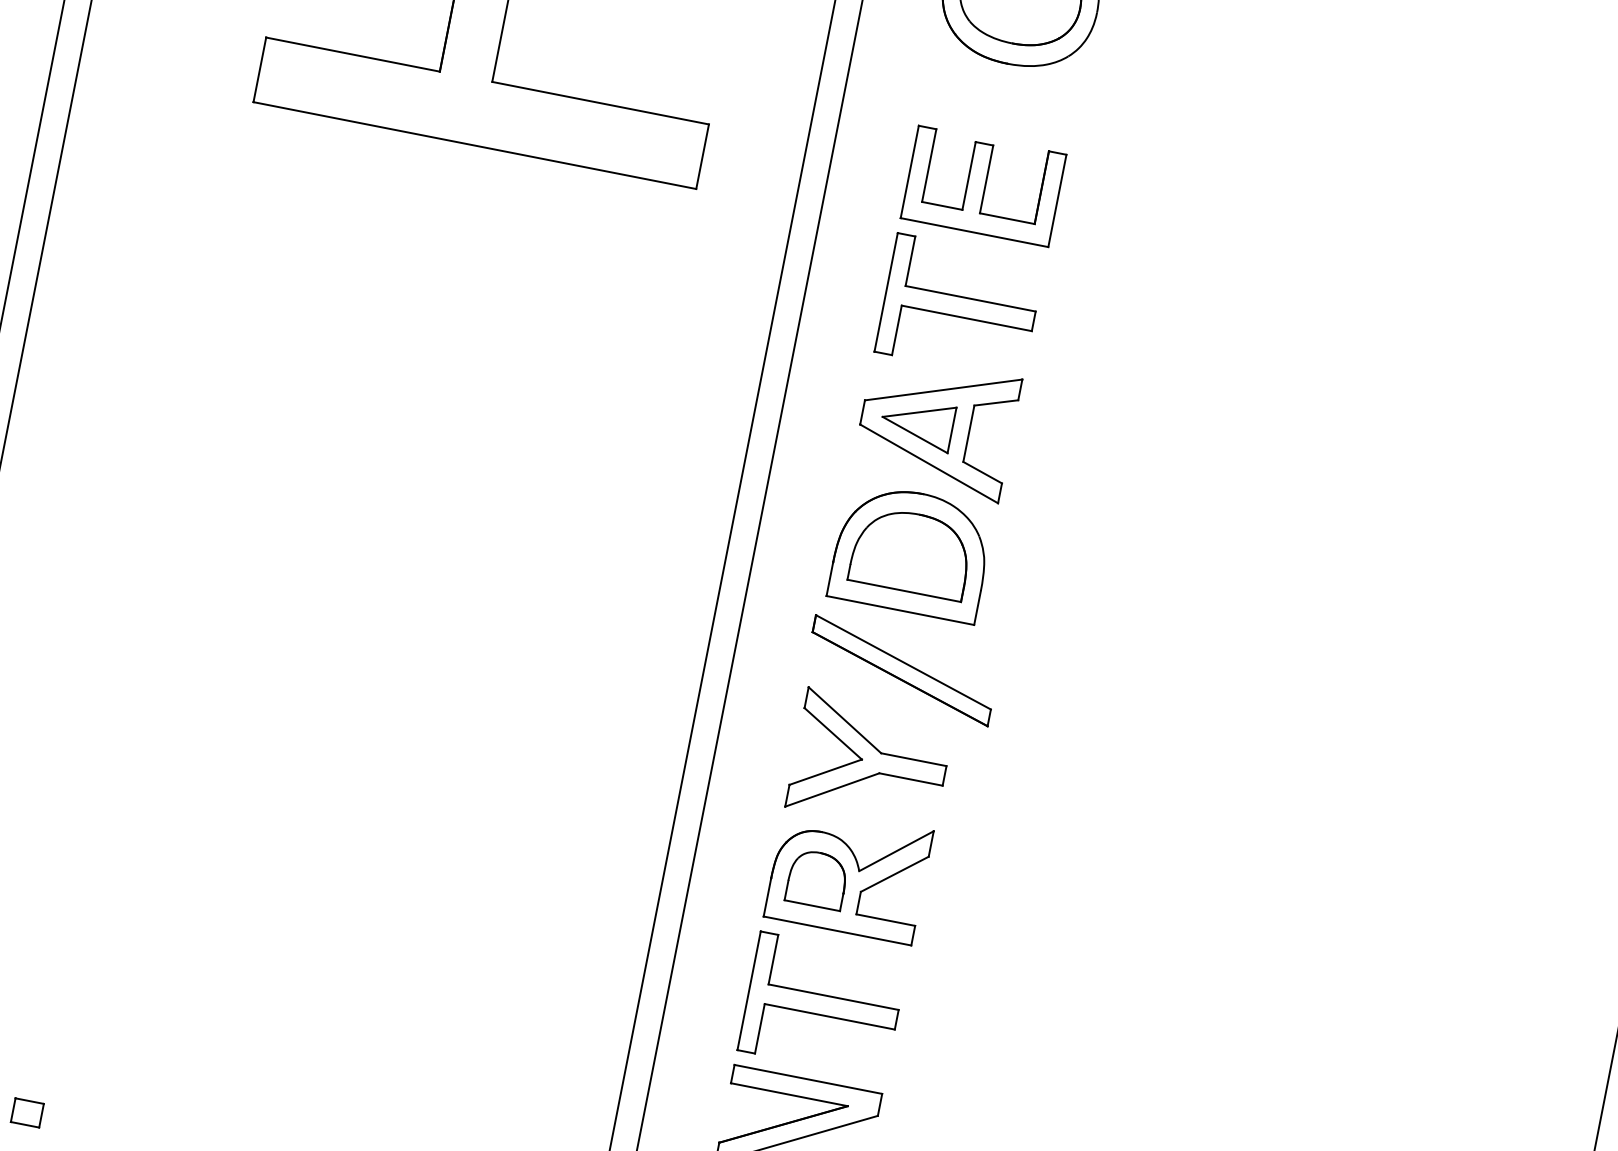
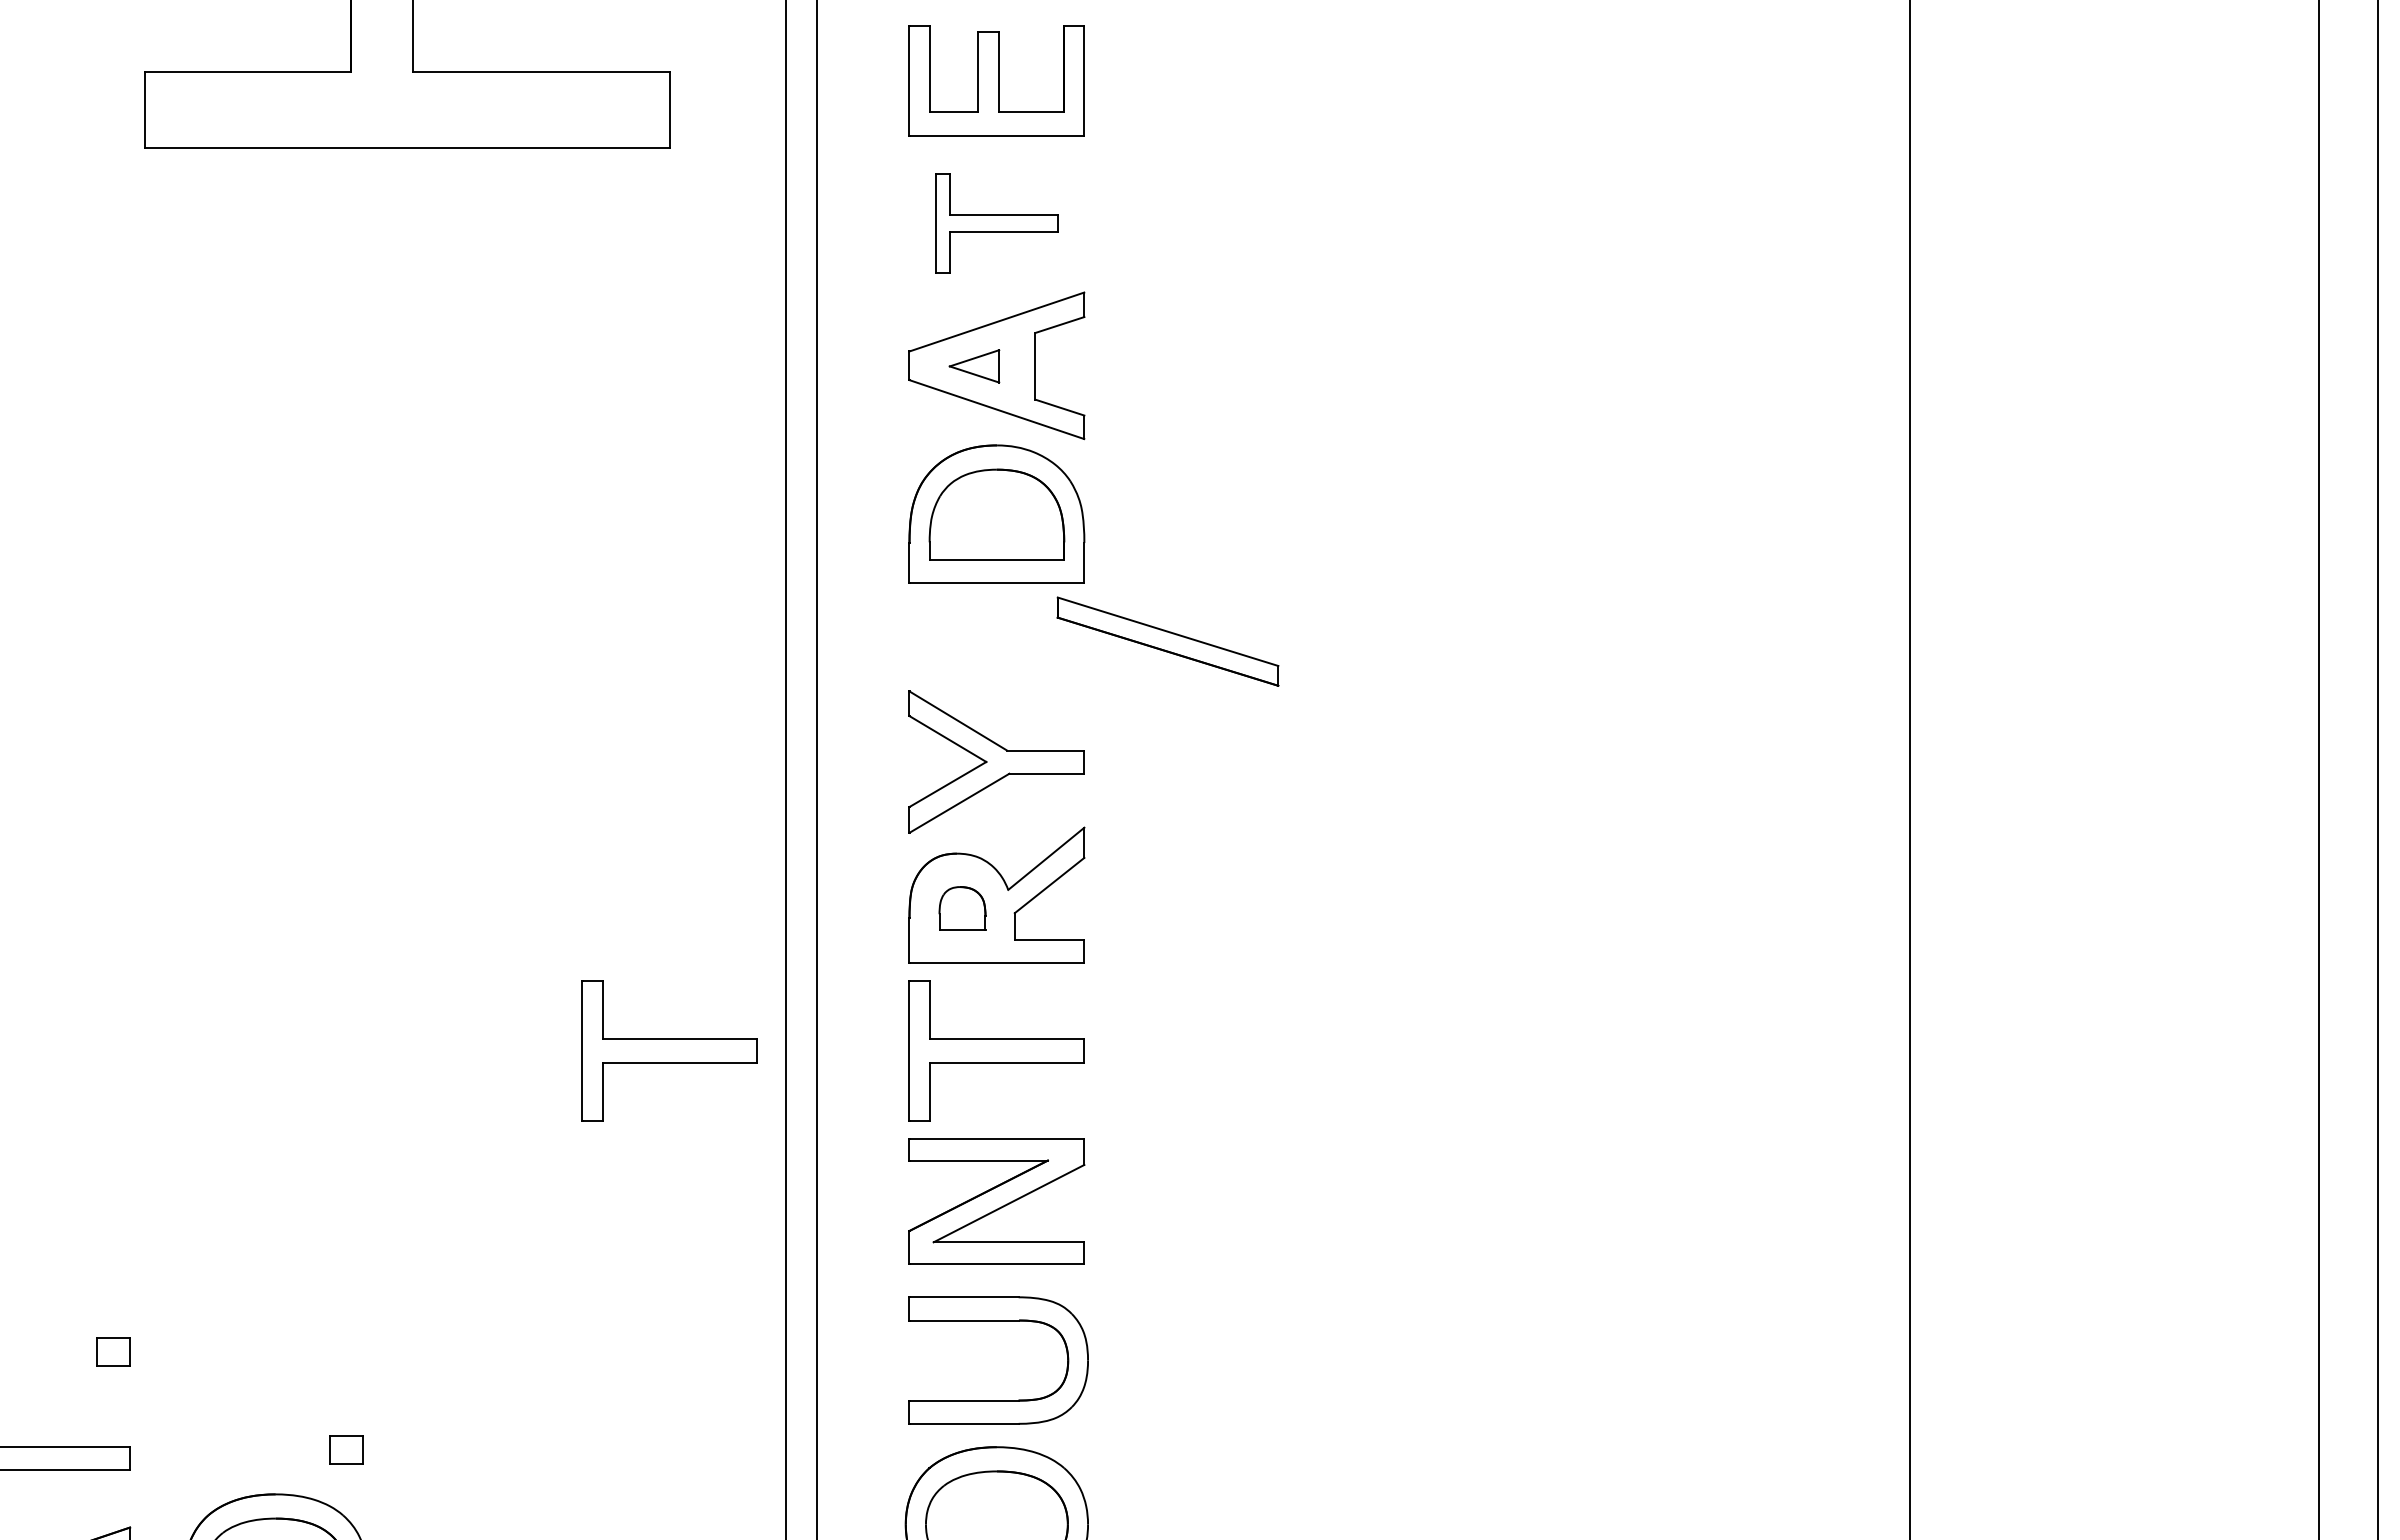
part: (959, 306) -> (996, 223), size x0.7
part: (917, 423) -> (974, 366), size x0.6
part: (901, 670) -> (1167, 641), moved
part: (817, 879) -> (962, 908), size x0.7
part: (546, 950) -> (669, 1050), added

